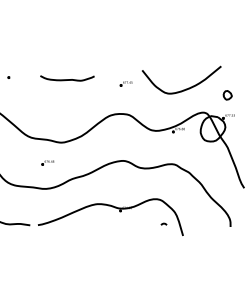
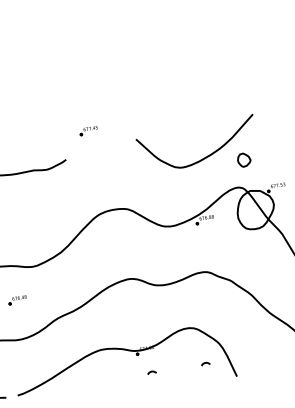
part: (125, 83) -> (87, 130), moved
part: (227, 95) -> (243, 160), moved
curve: (127, 223) -> (150, 371), added

